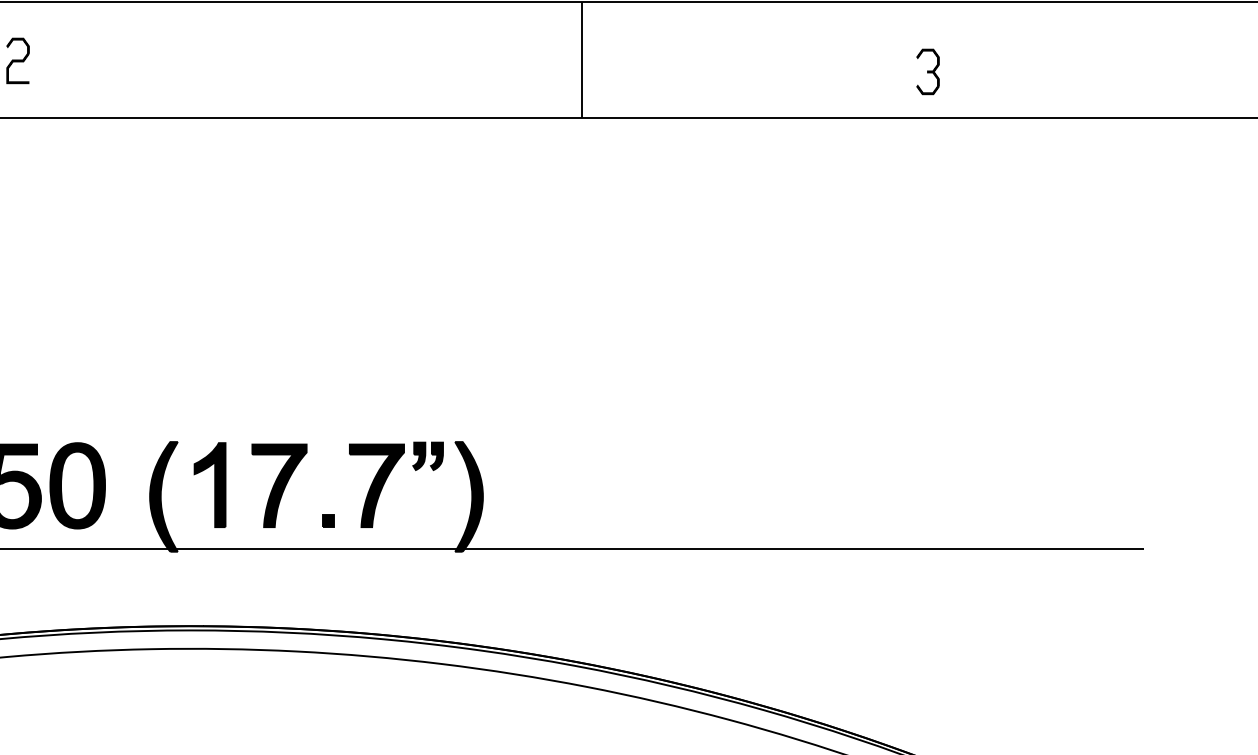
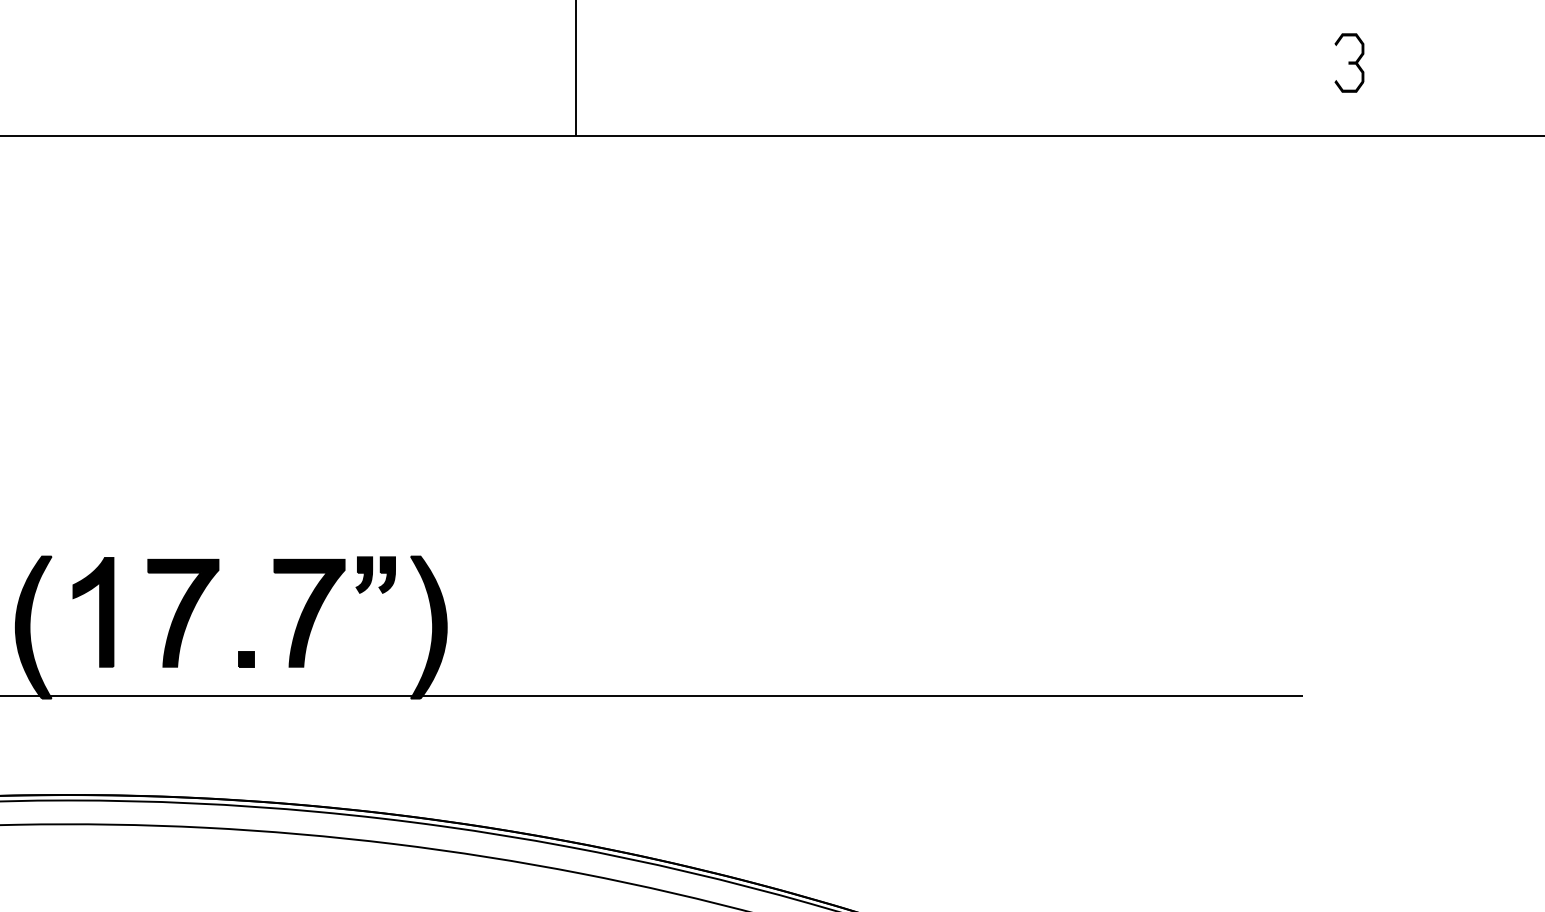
part: (927, 71) -> (1348, 62), moved

